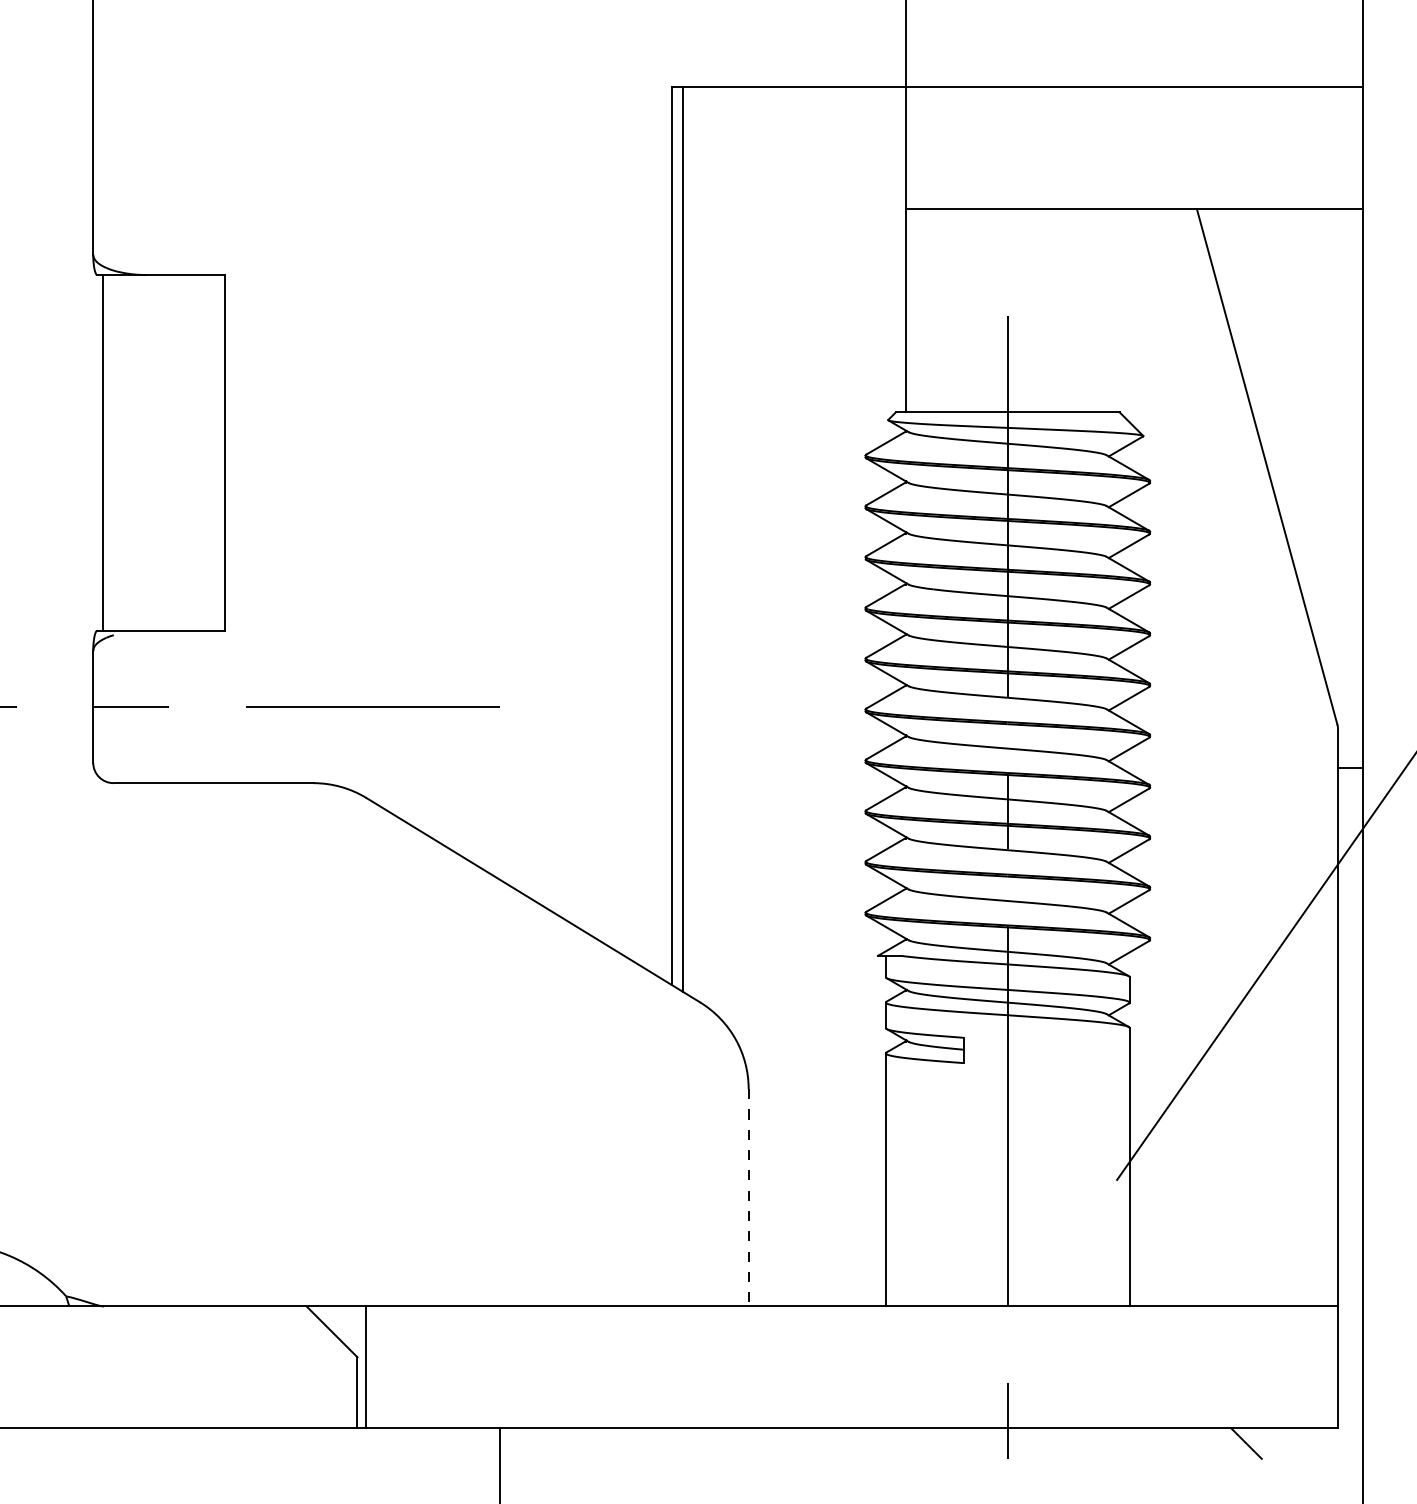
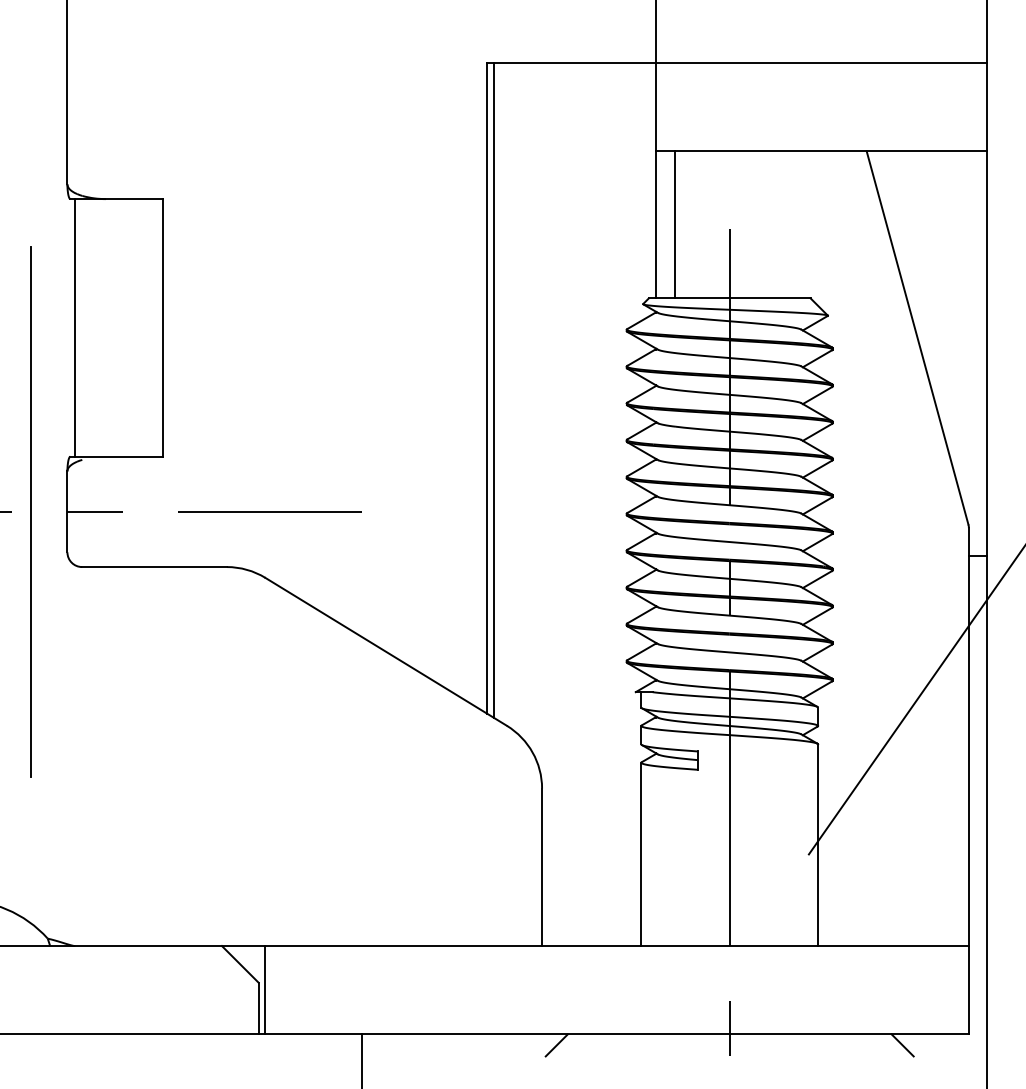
line: (931, 310) -> (674, 224), added
line: (41, 706) -> (29, 511), added
line: (748, 1197) -> (541, 867), dashed -> solid
line: (768, 1443) -> (556, 1045), added

